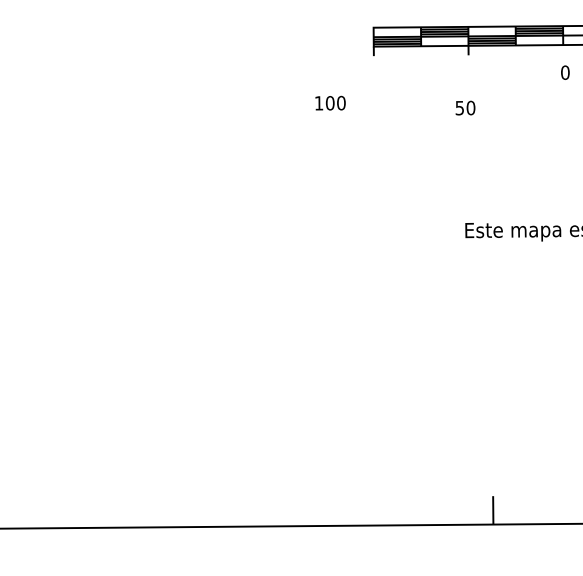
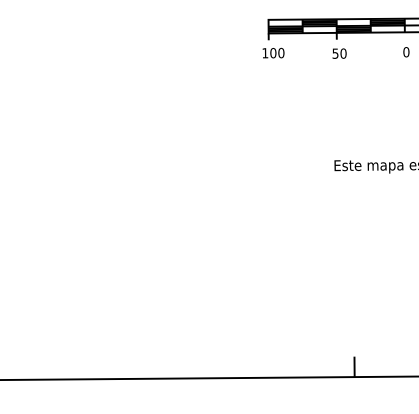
text: (330, 102) -> (273, 52), moved
text: (465, 107) -> (339, 53), moved

